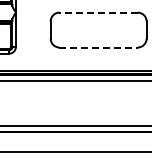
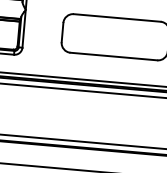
line: (98, 12) -> (117, 17), dashed -> solid
line: (99, 47) -> (114, 56), dashed -> solid

